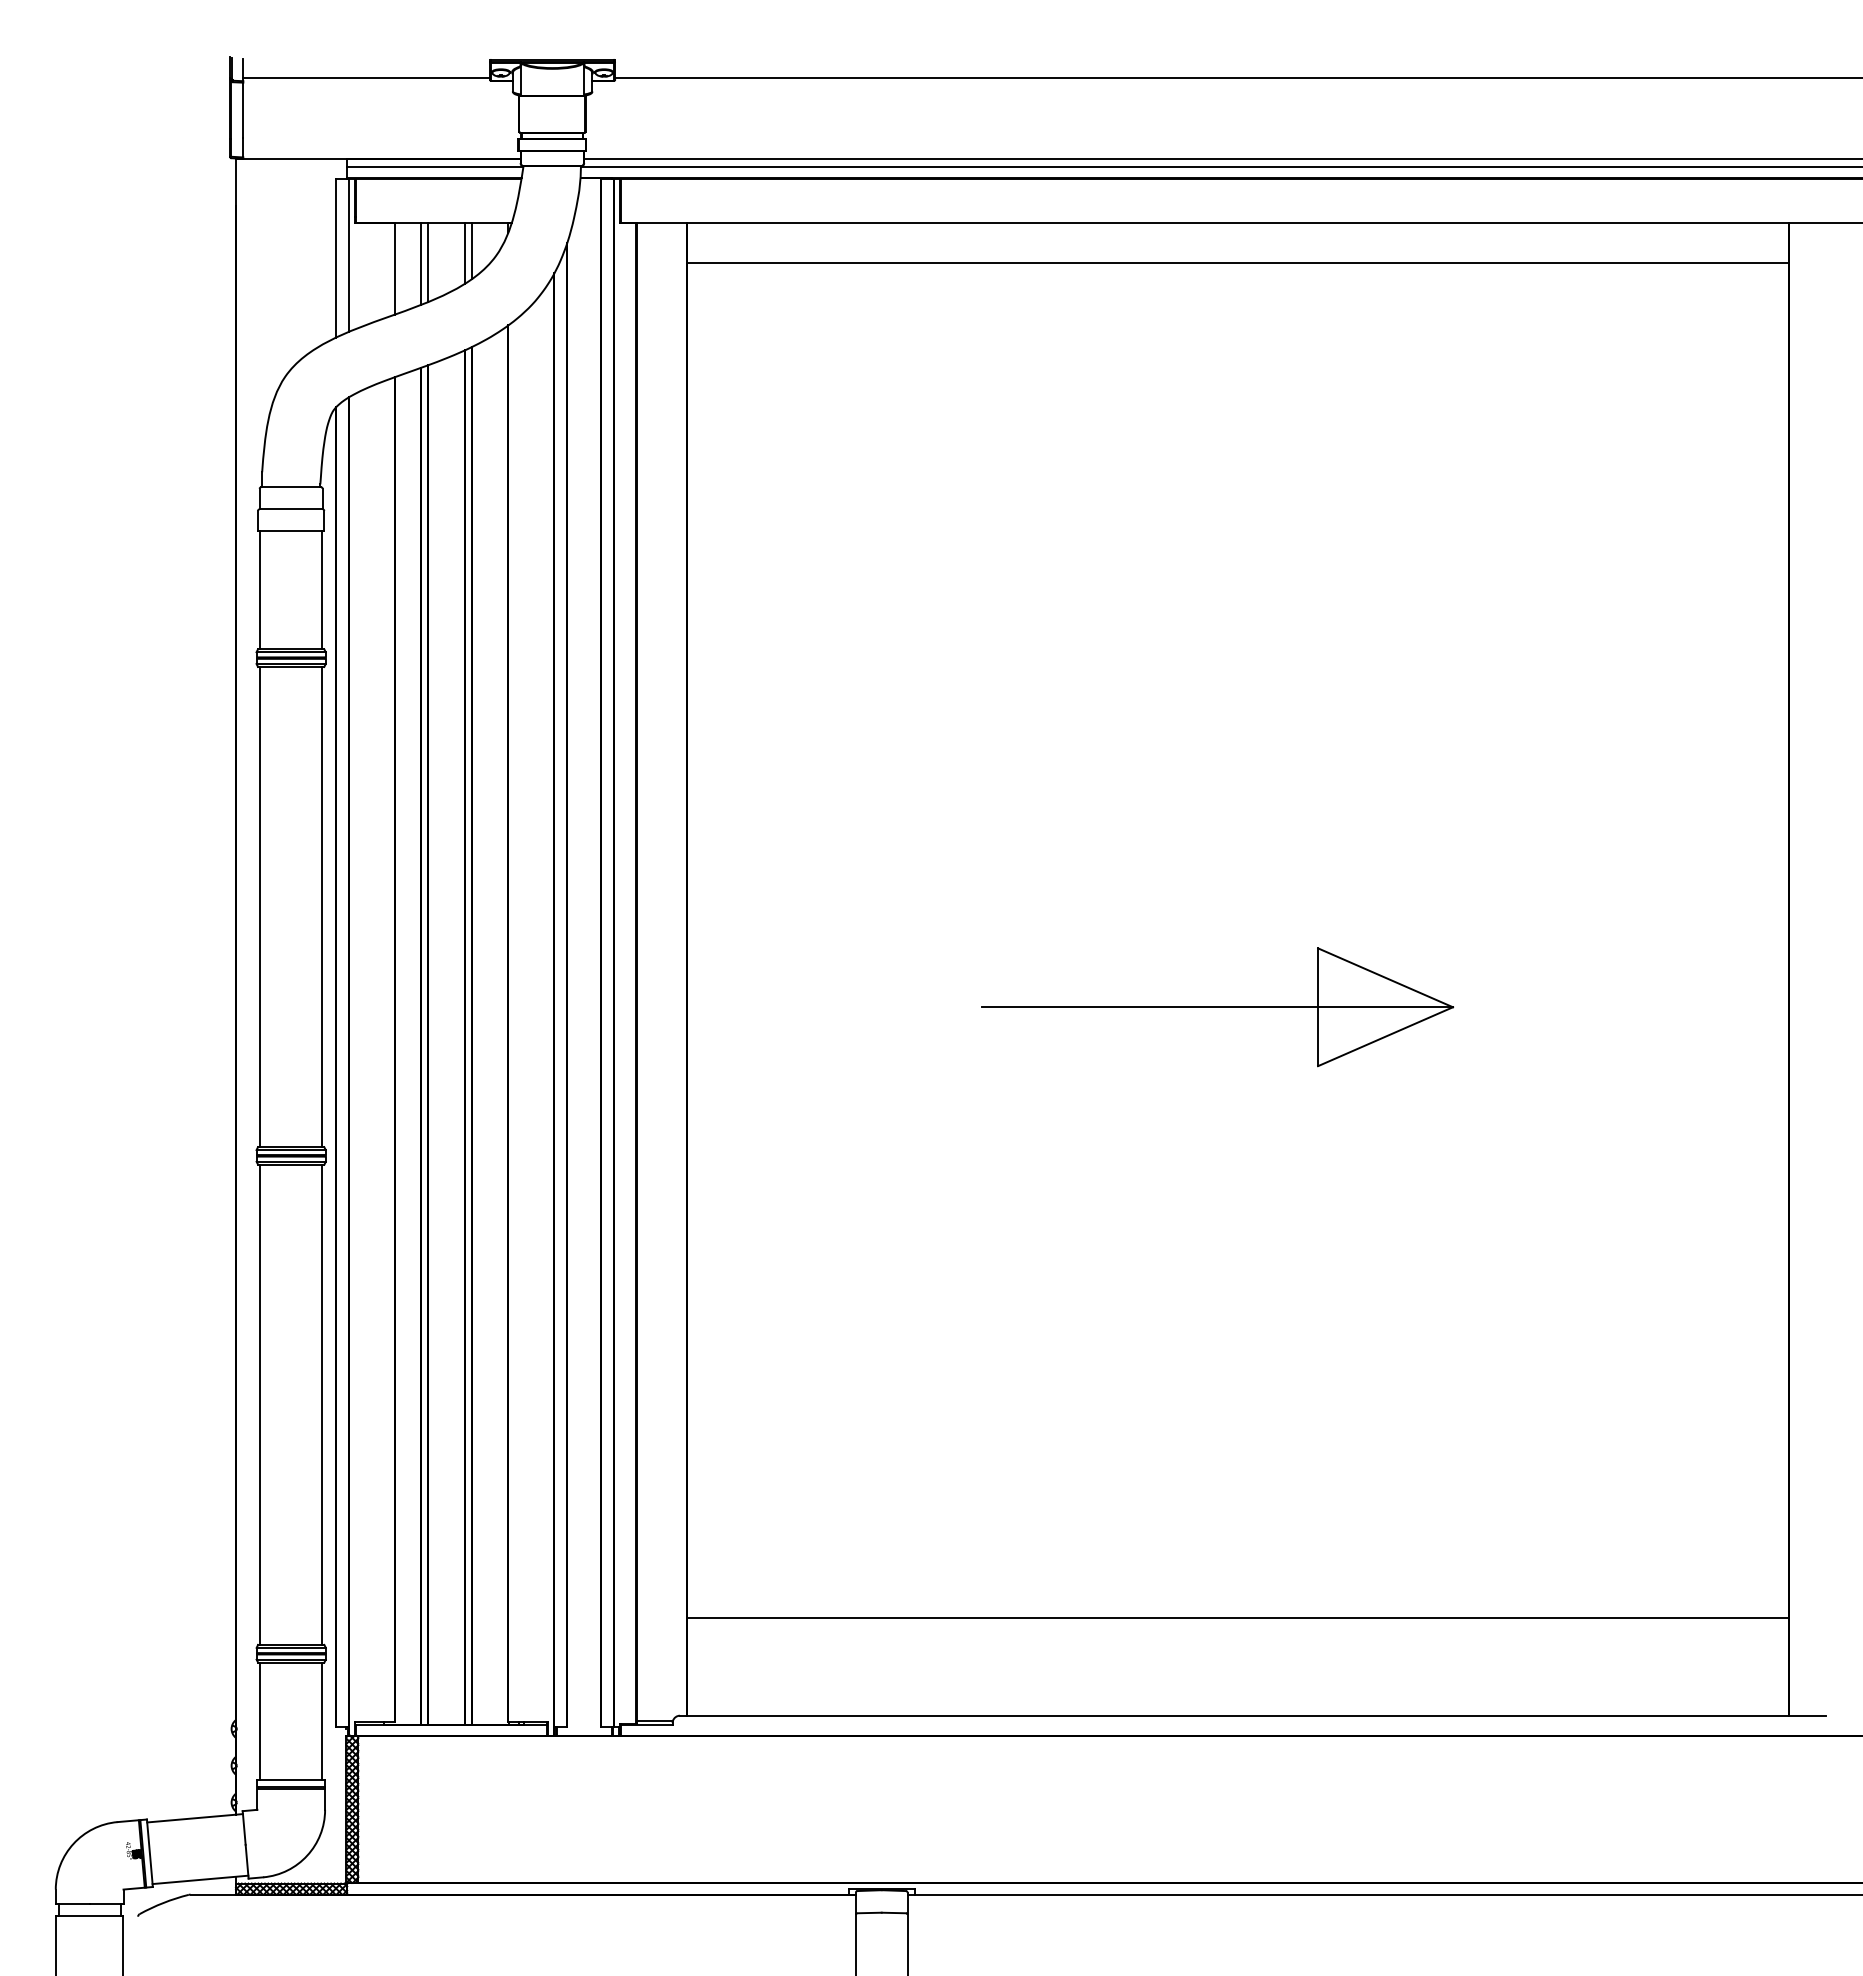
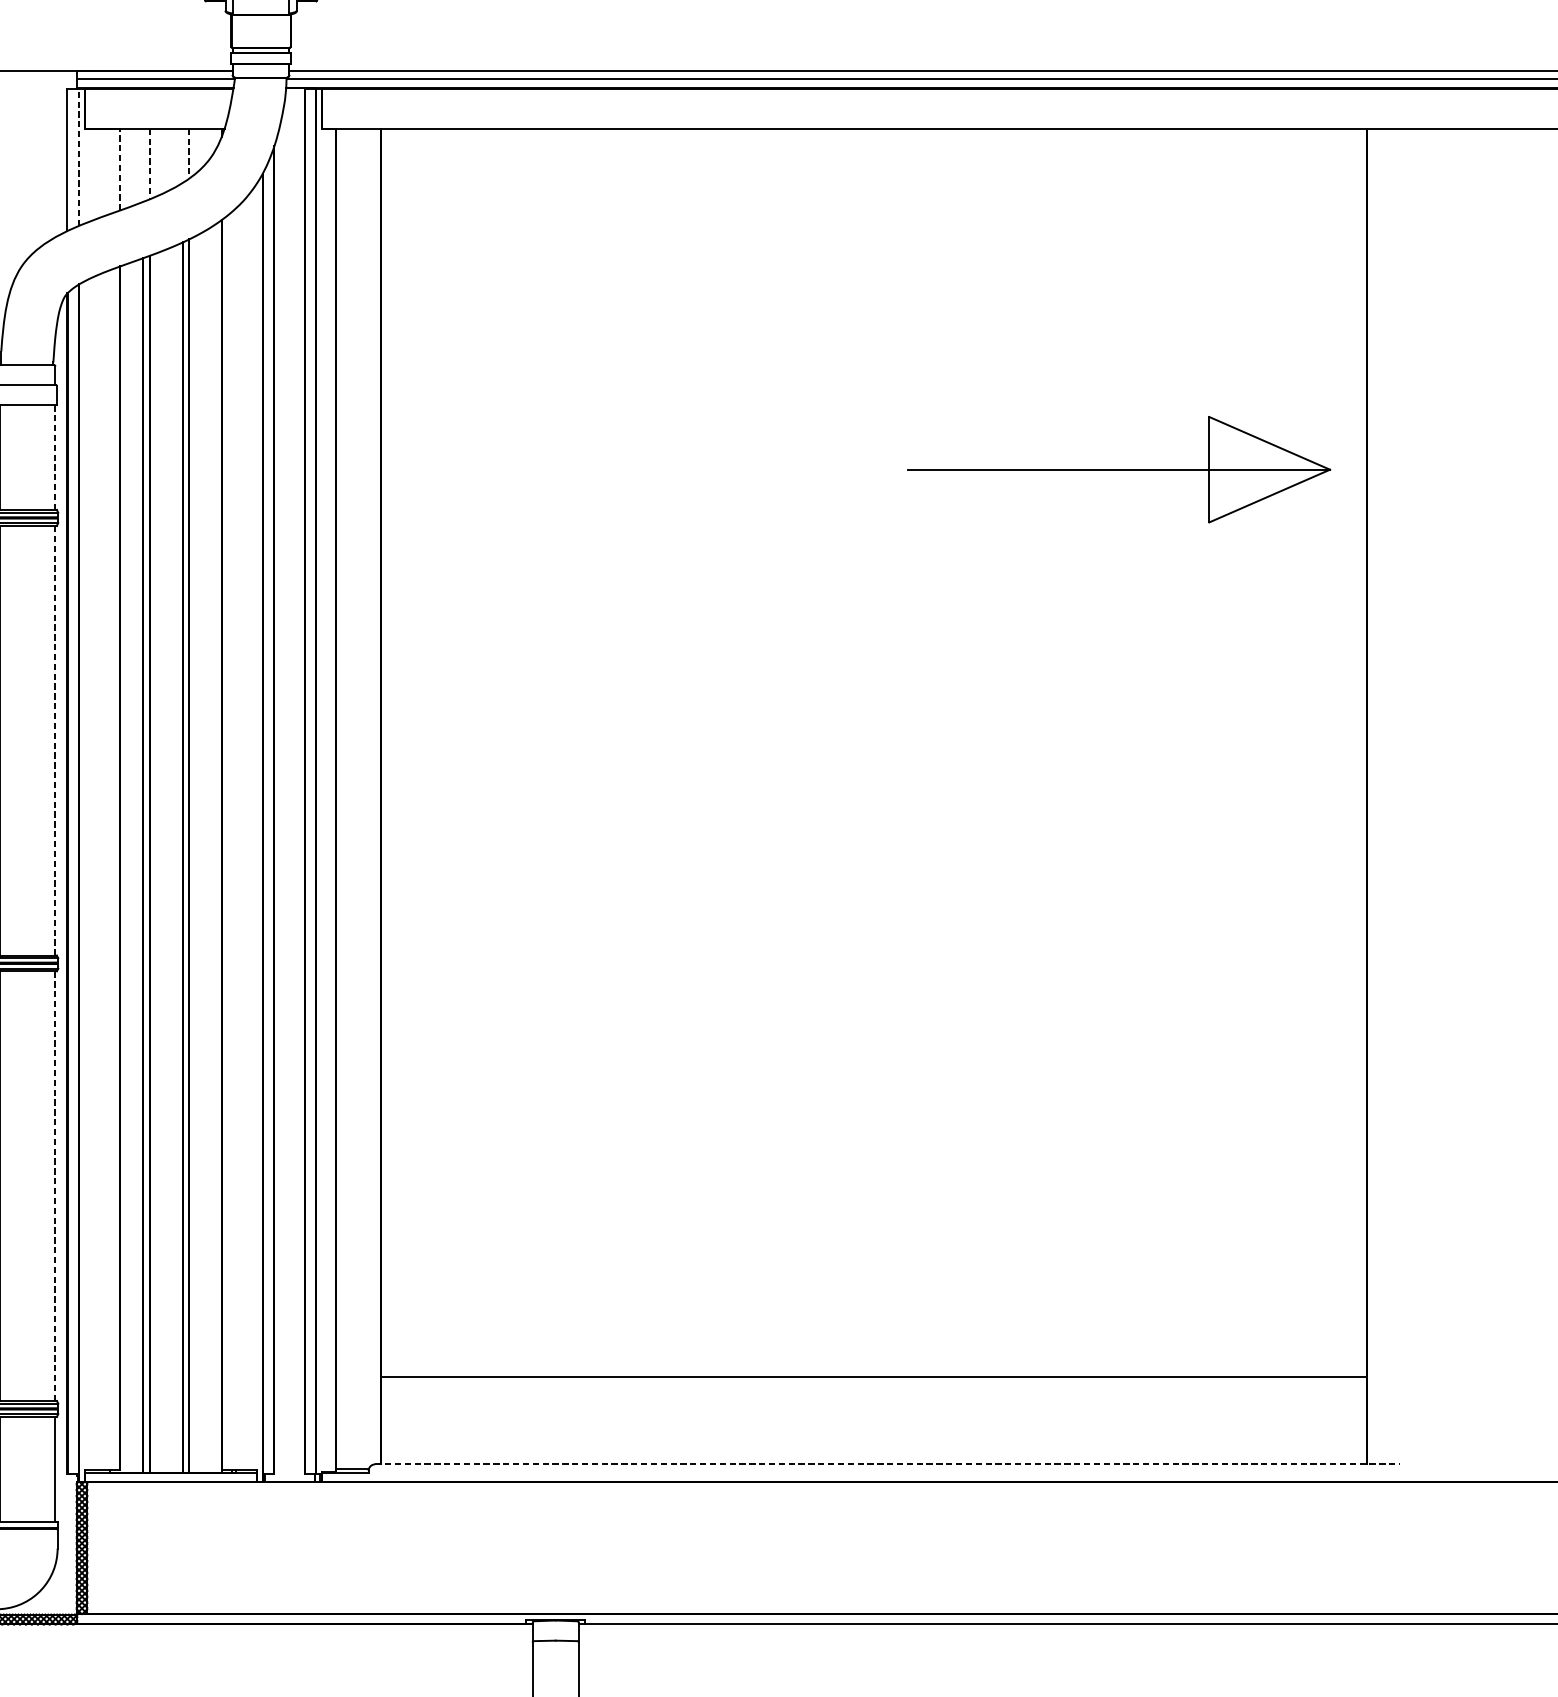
line: (472, 251) -> (189, 154), solid -> dashed
line: (464, 253) -> (182, 155), removed
line: (349, 254) -> (79, 156), solid -> dashed
line: (428, 263) -> (150, 164), solid -> dashed
line: (1237, 263) -> (874, 164), removed
line: (420, 264) -> (142, 165), removed
line: (394, 268) -> (119, 169), solid -> dashed
line: (322, 590) -> (55, 457), solid -> dashed
line: (322, 906) -> (55, 740), solid -> dashed
part: (1217, 1007) -> (1119, 469), moved
line: (322, 1404) -> (55, 1185), solid -> dashed
line: (1252, 1715) -> (887, 1464), solid -> dashed

